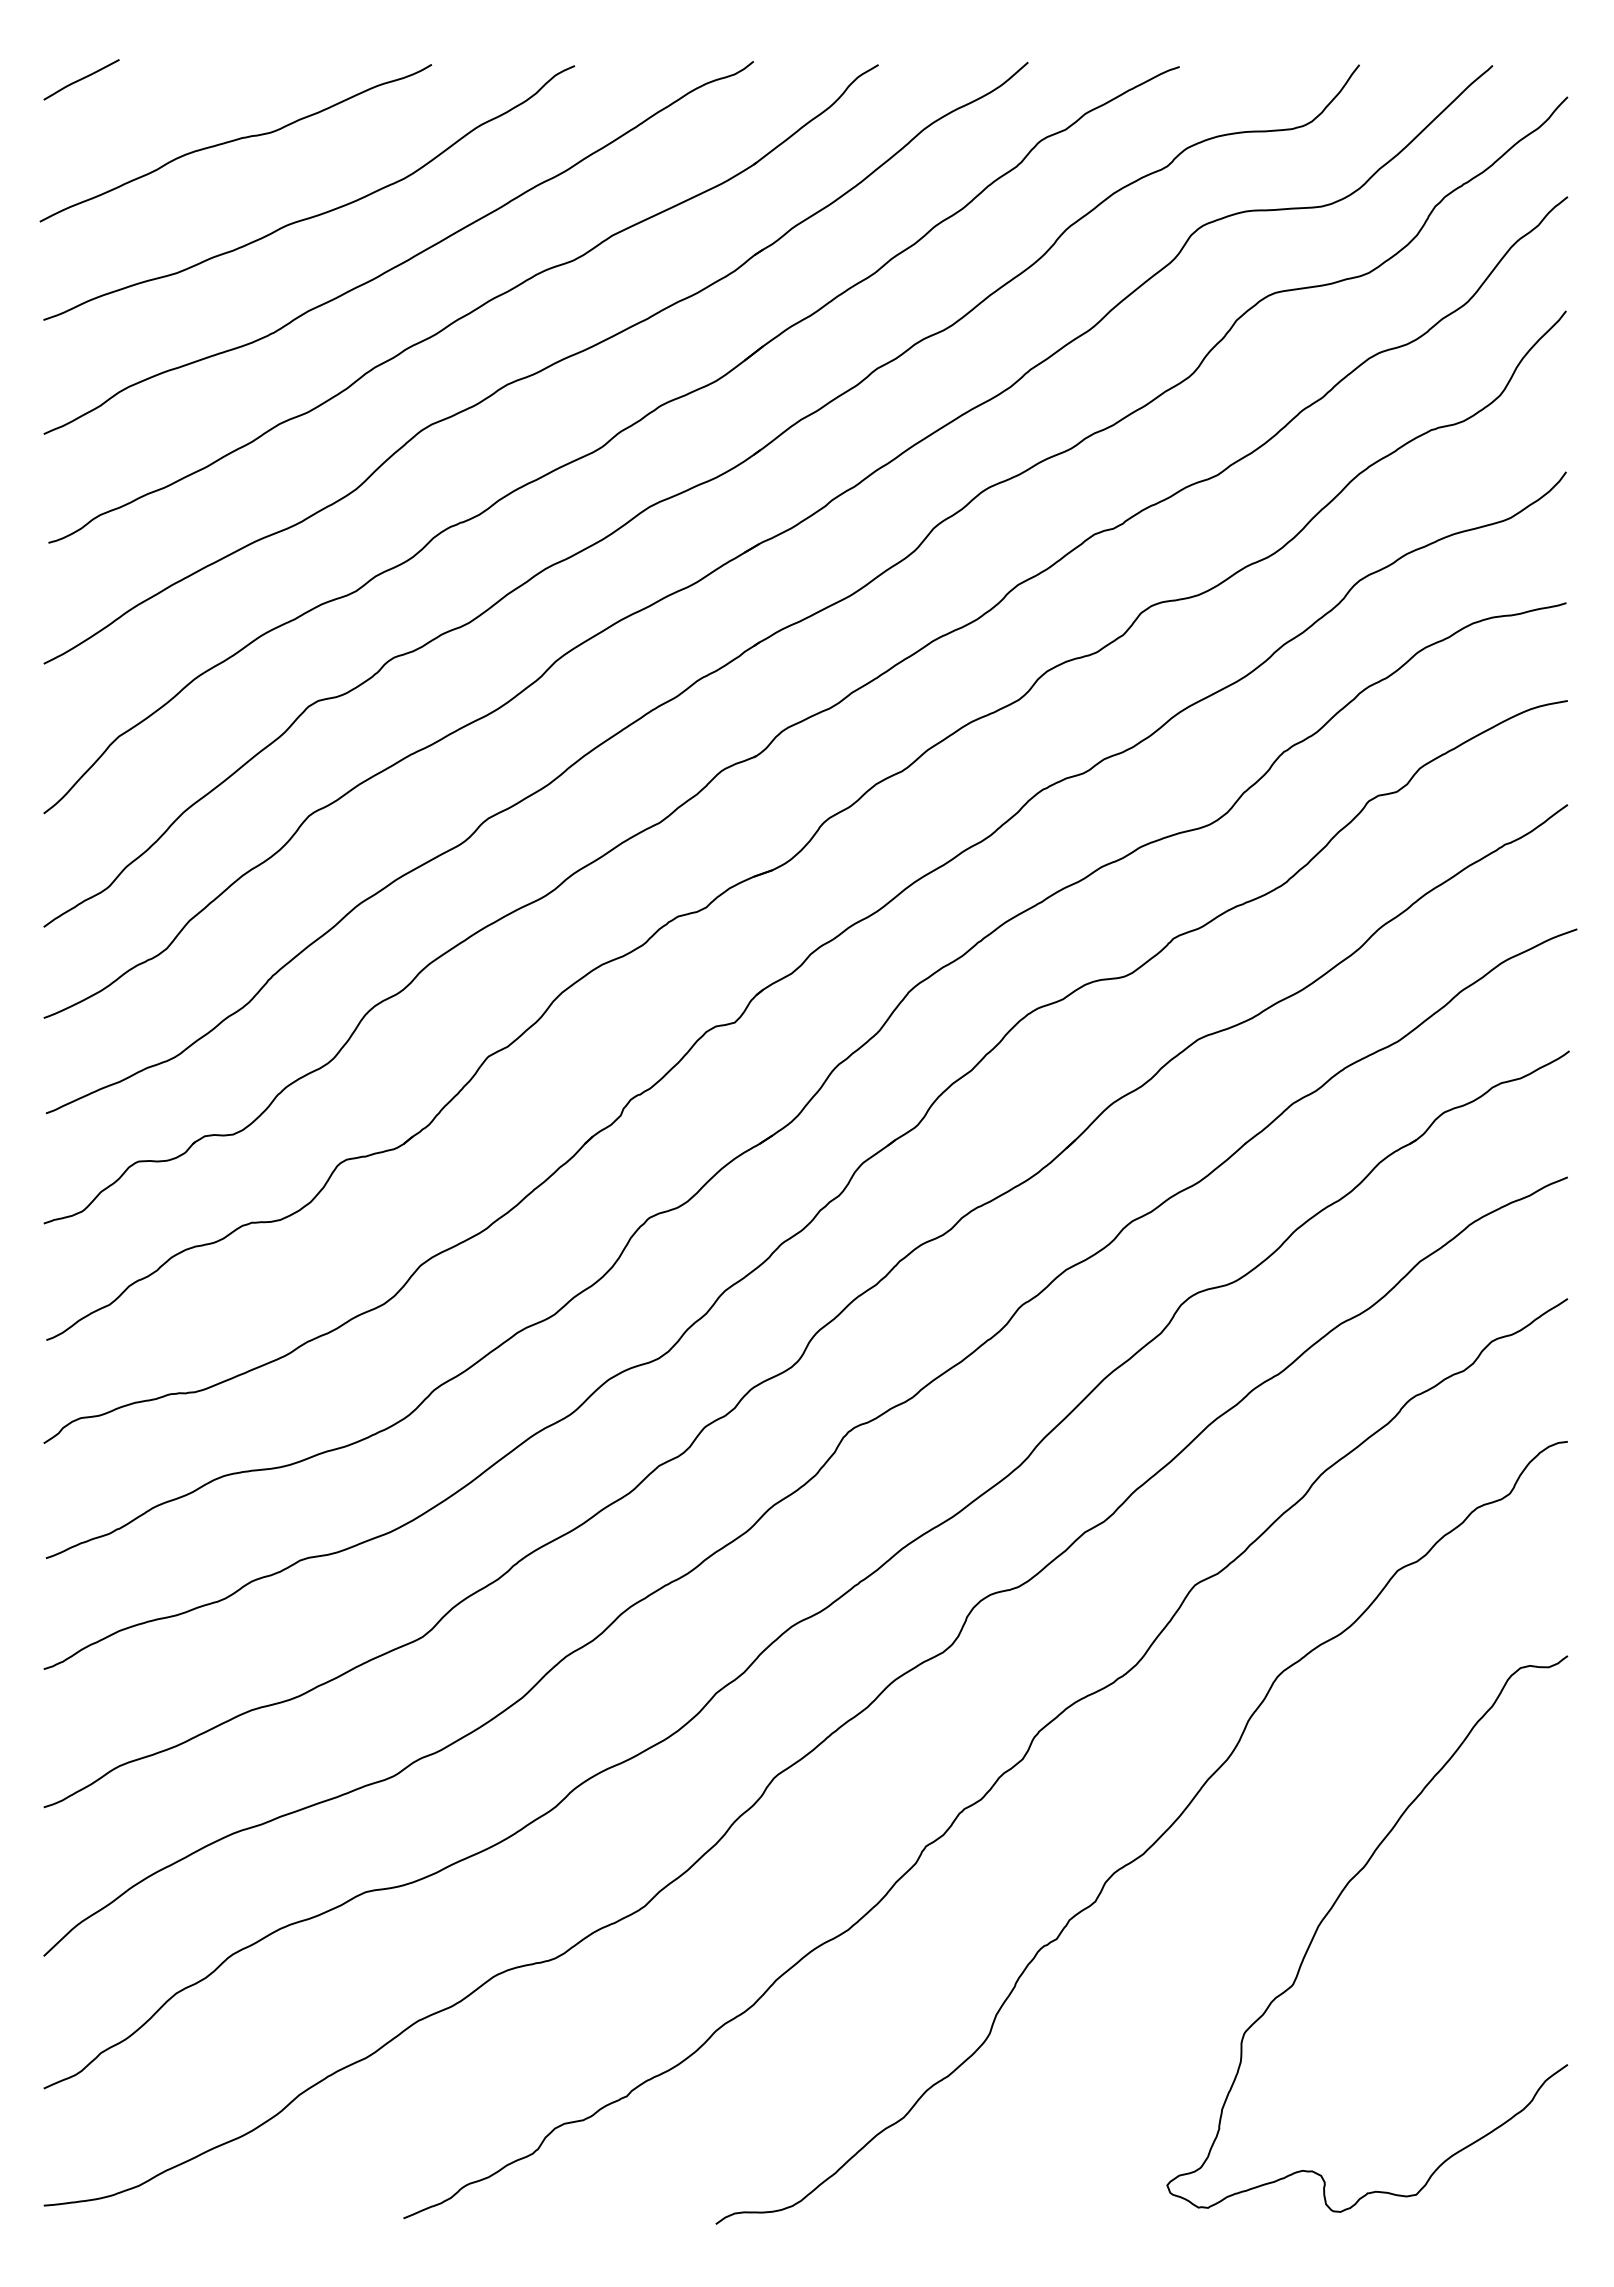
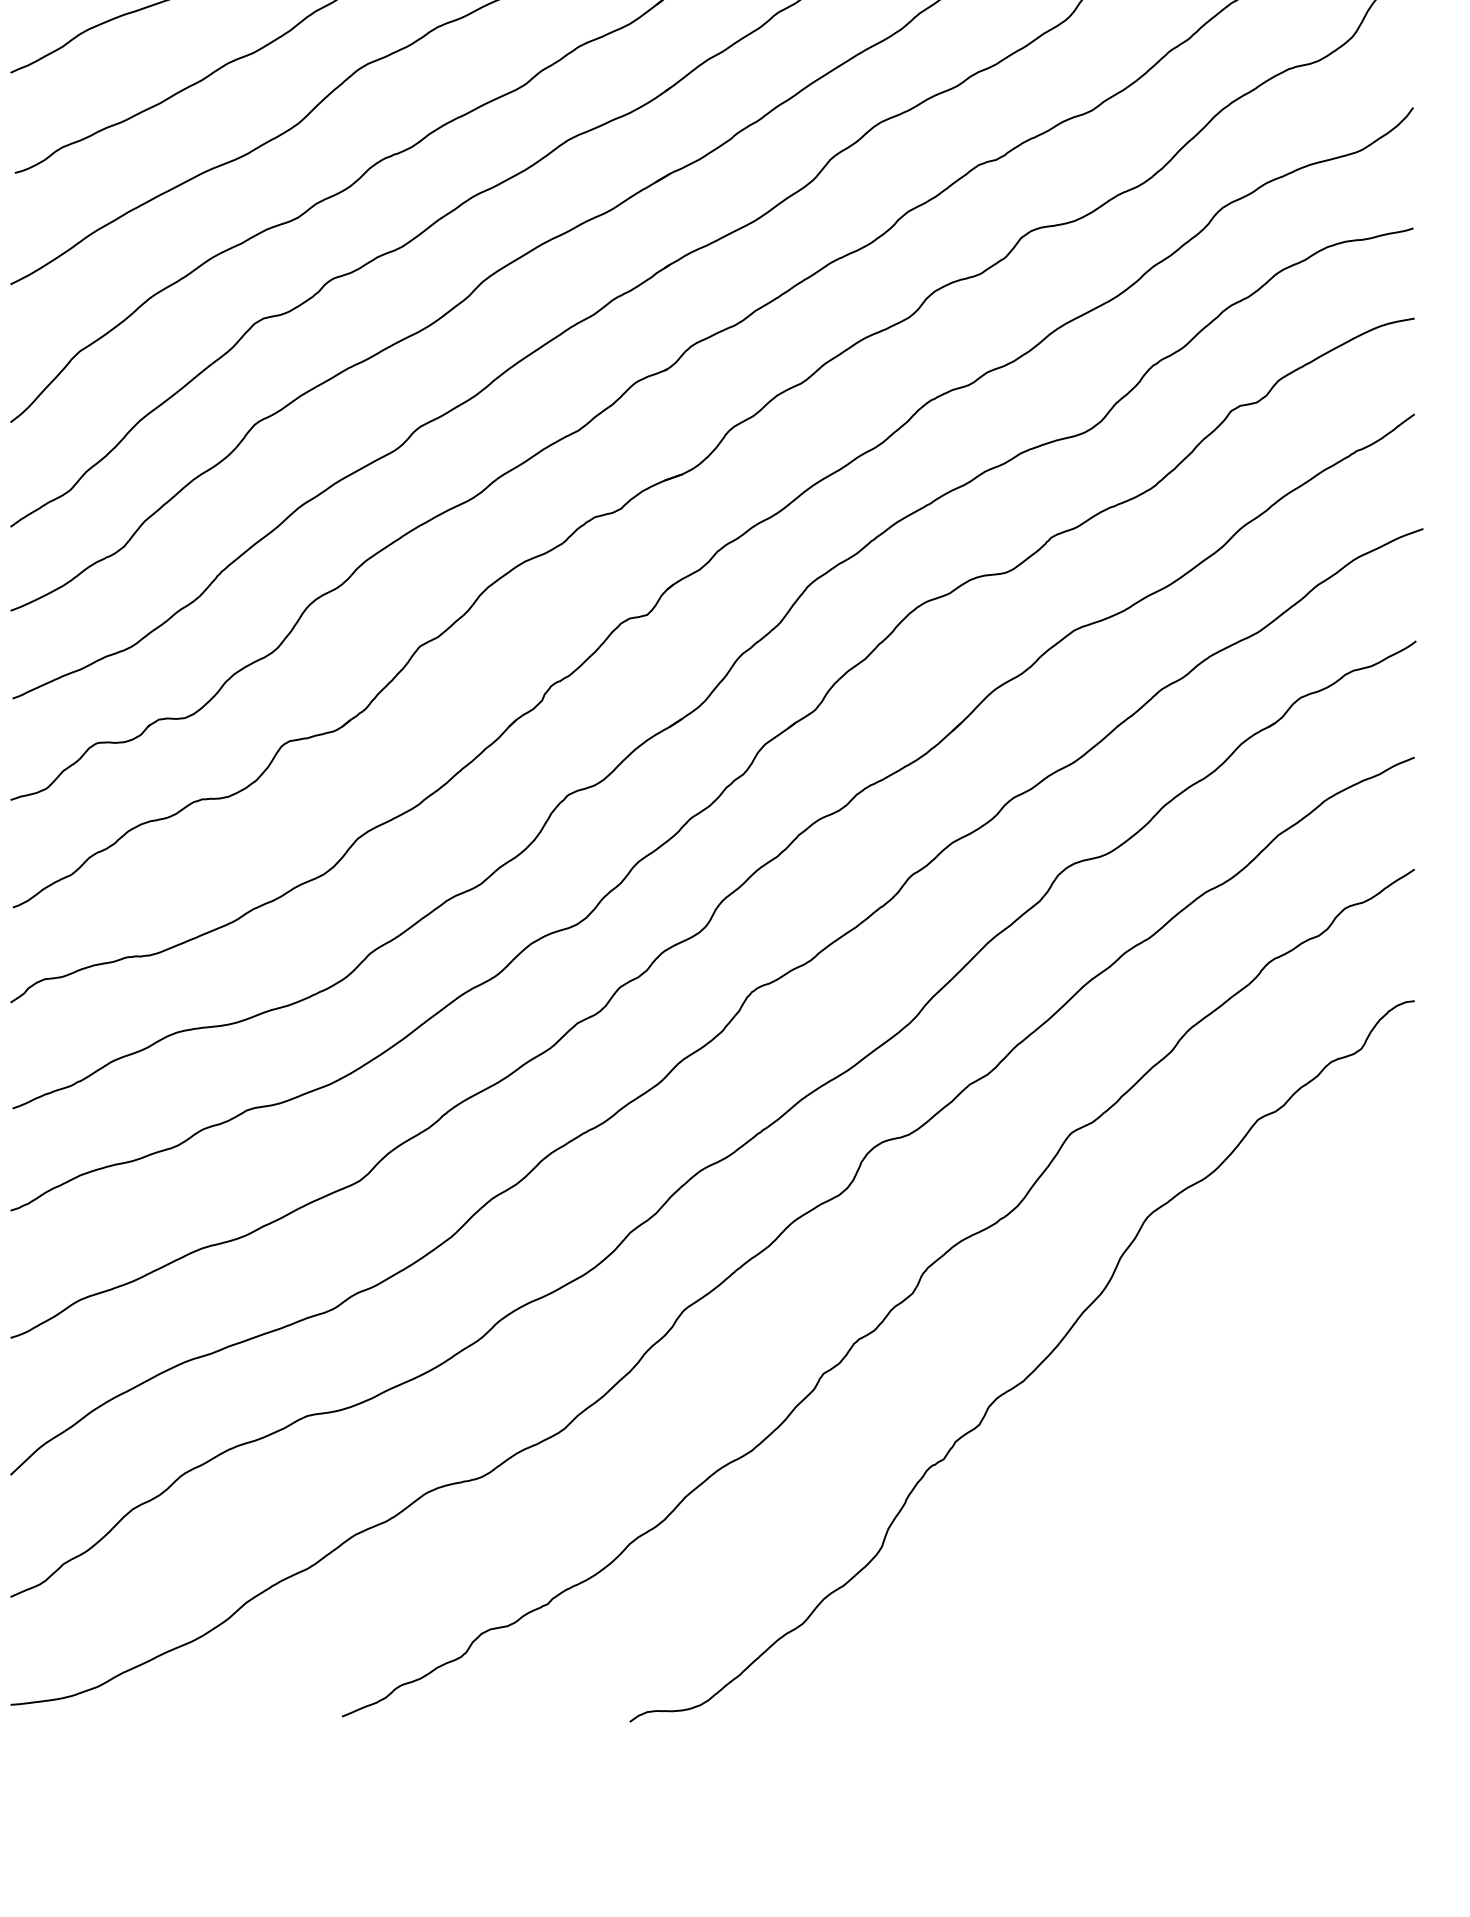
curve: (1332, 1908) -> (1197, 1431), removed

